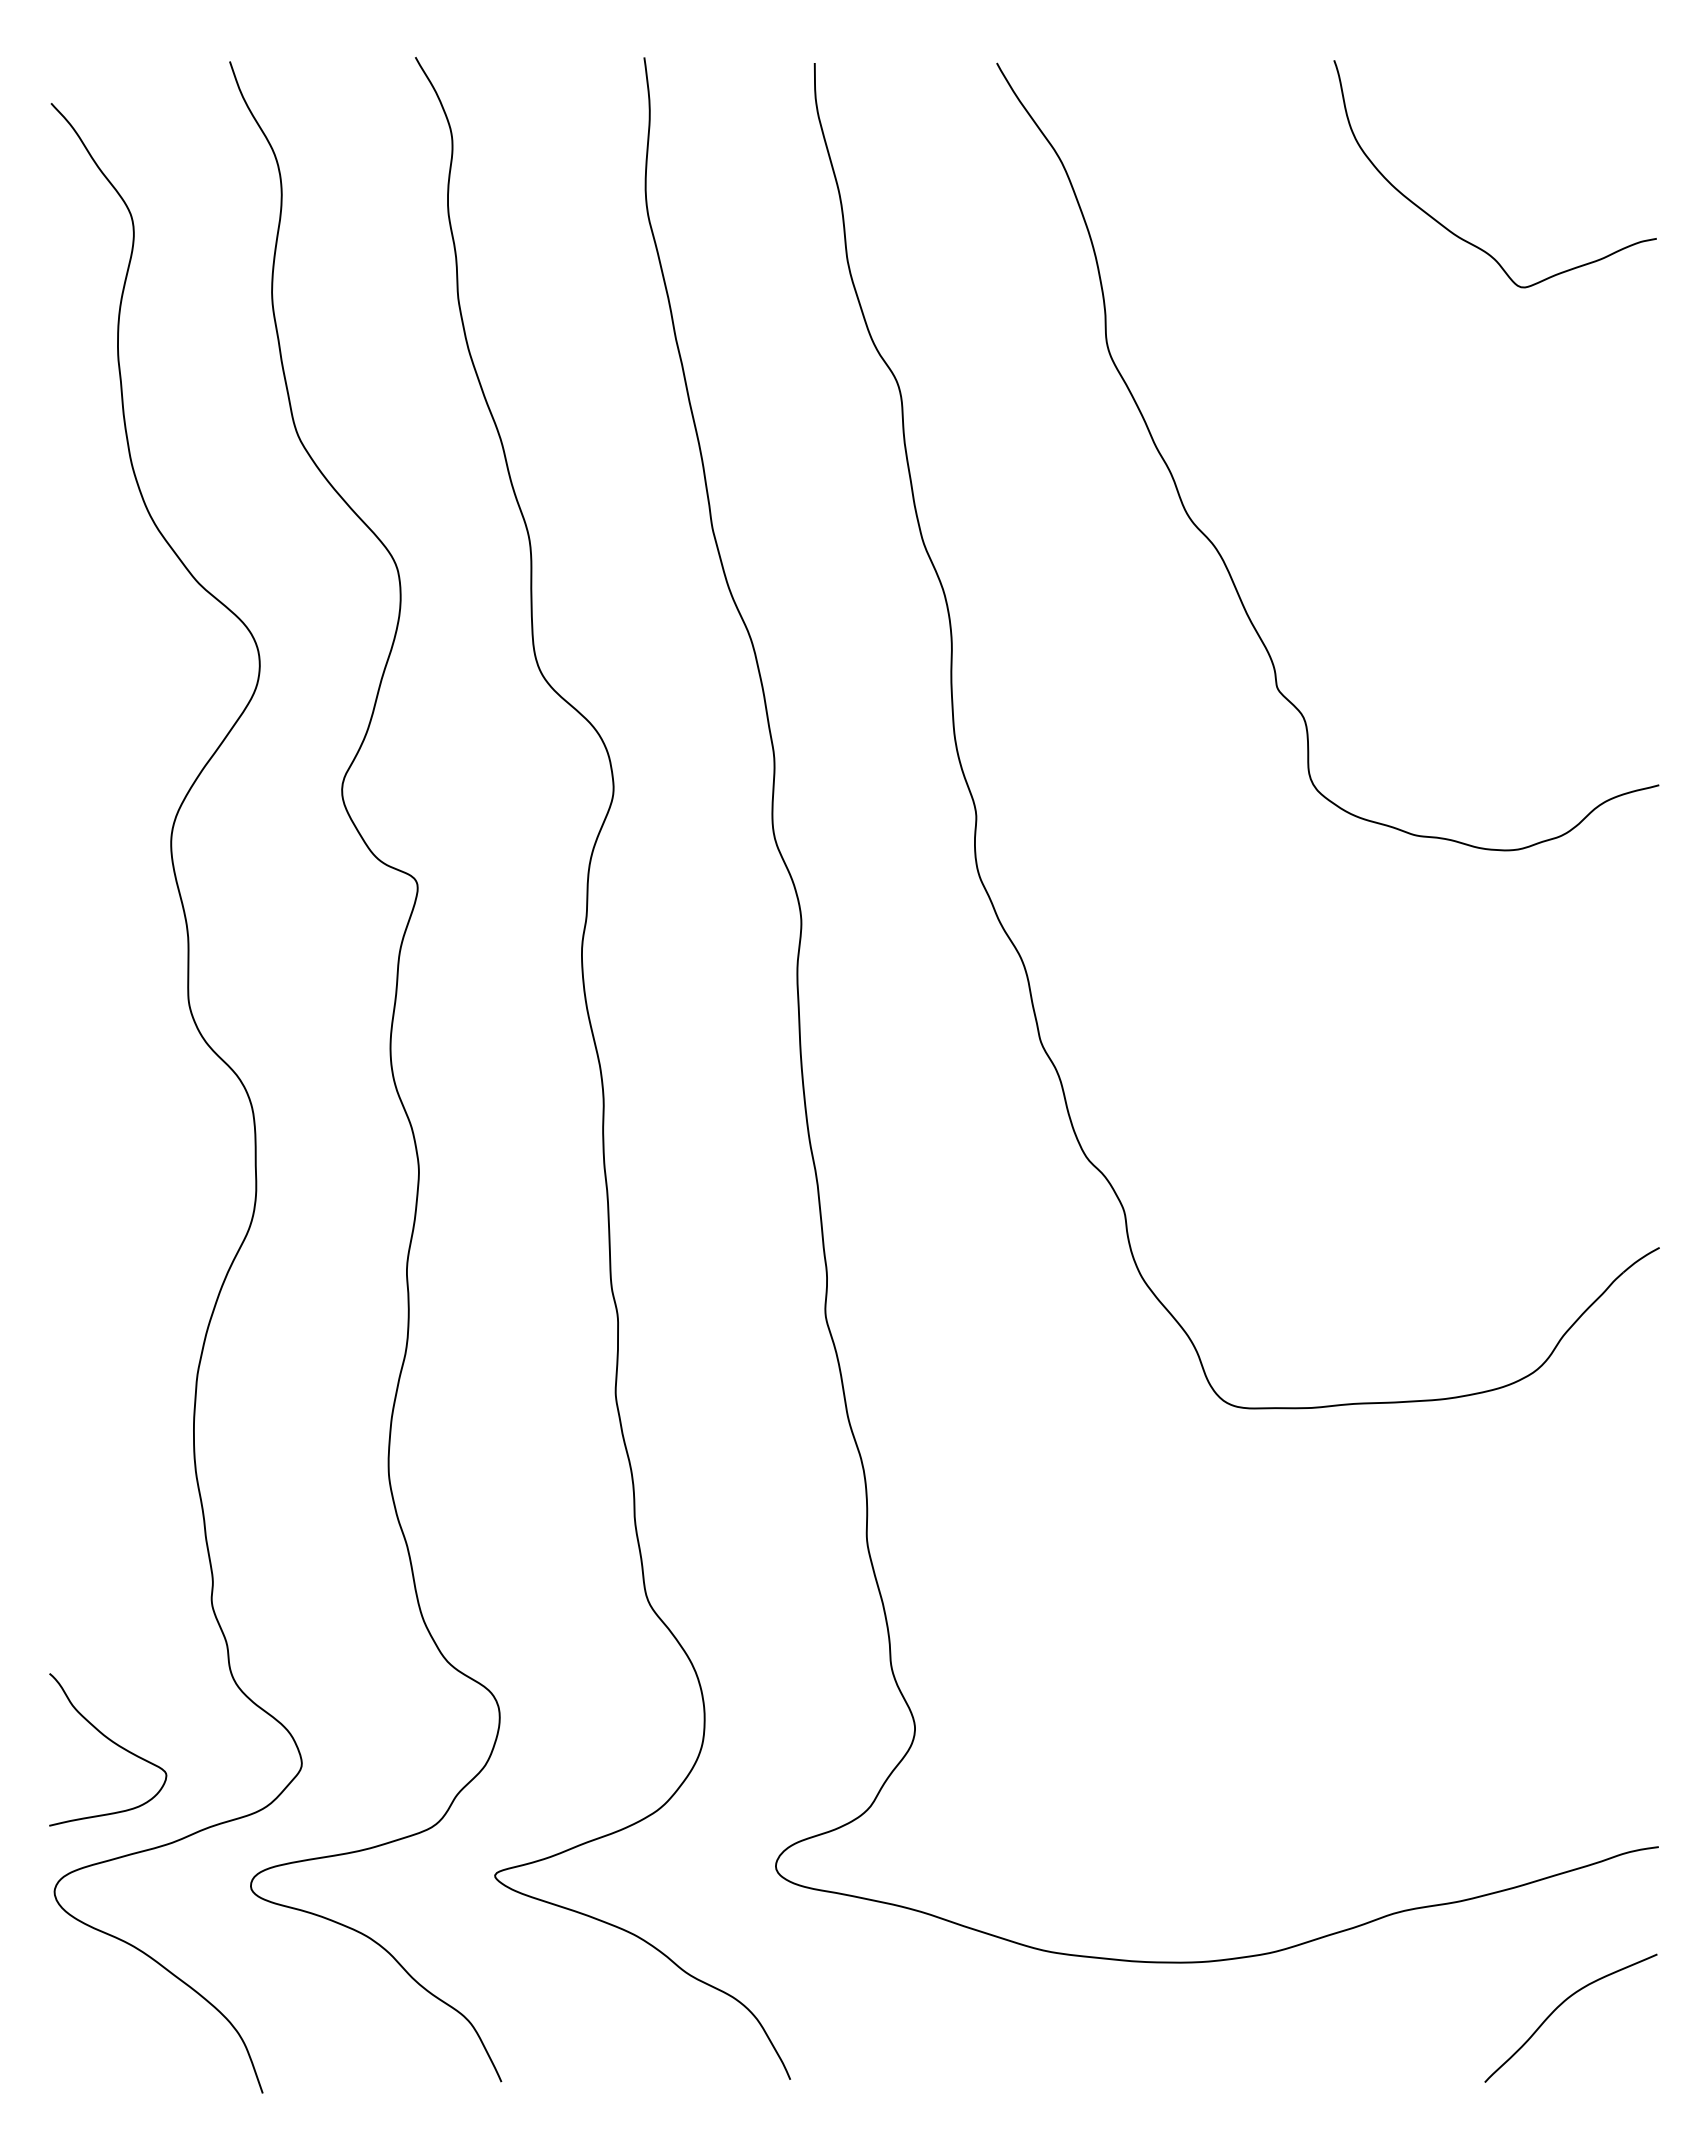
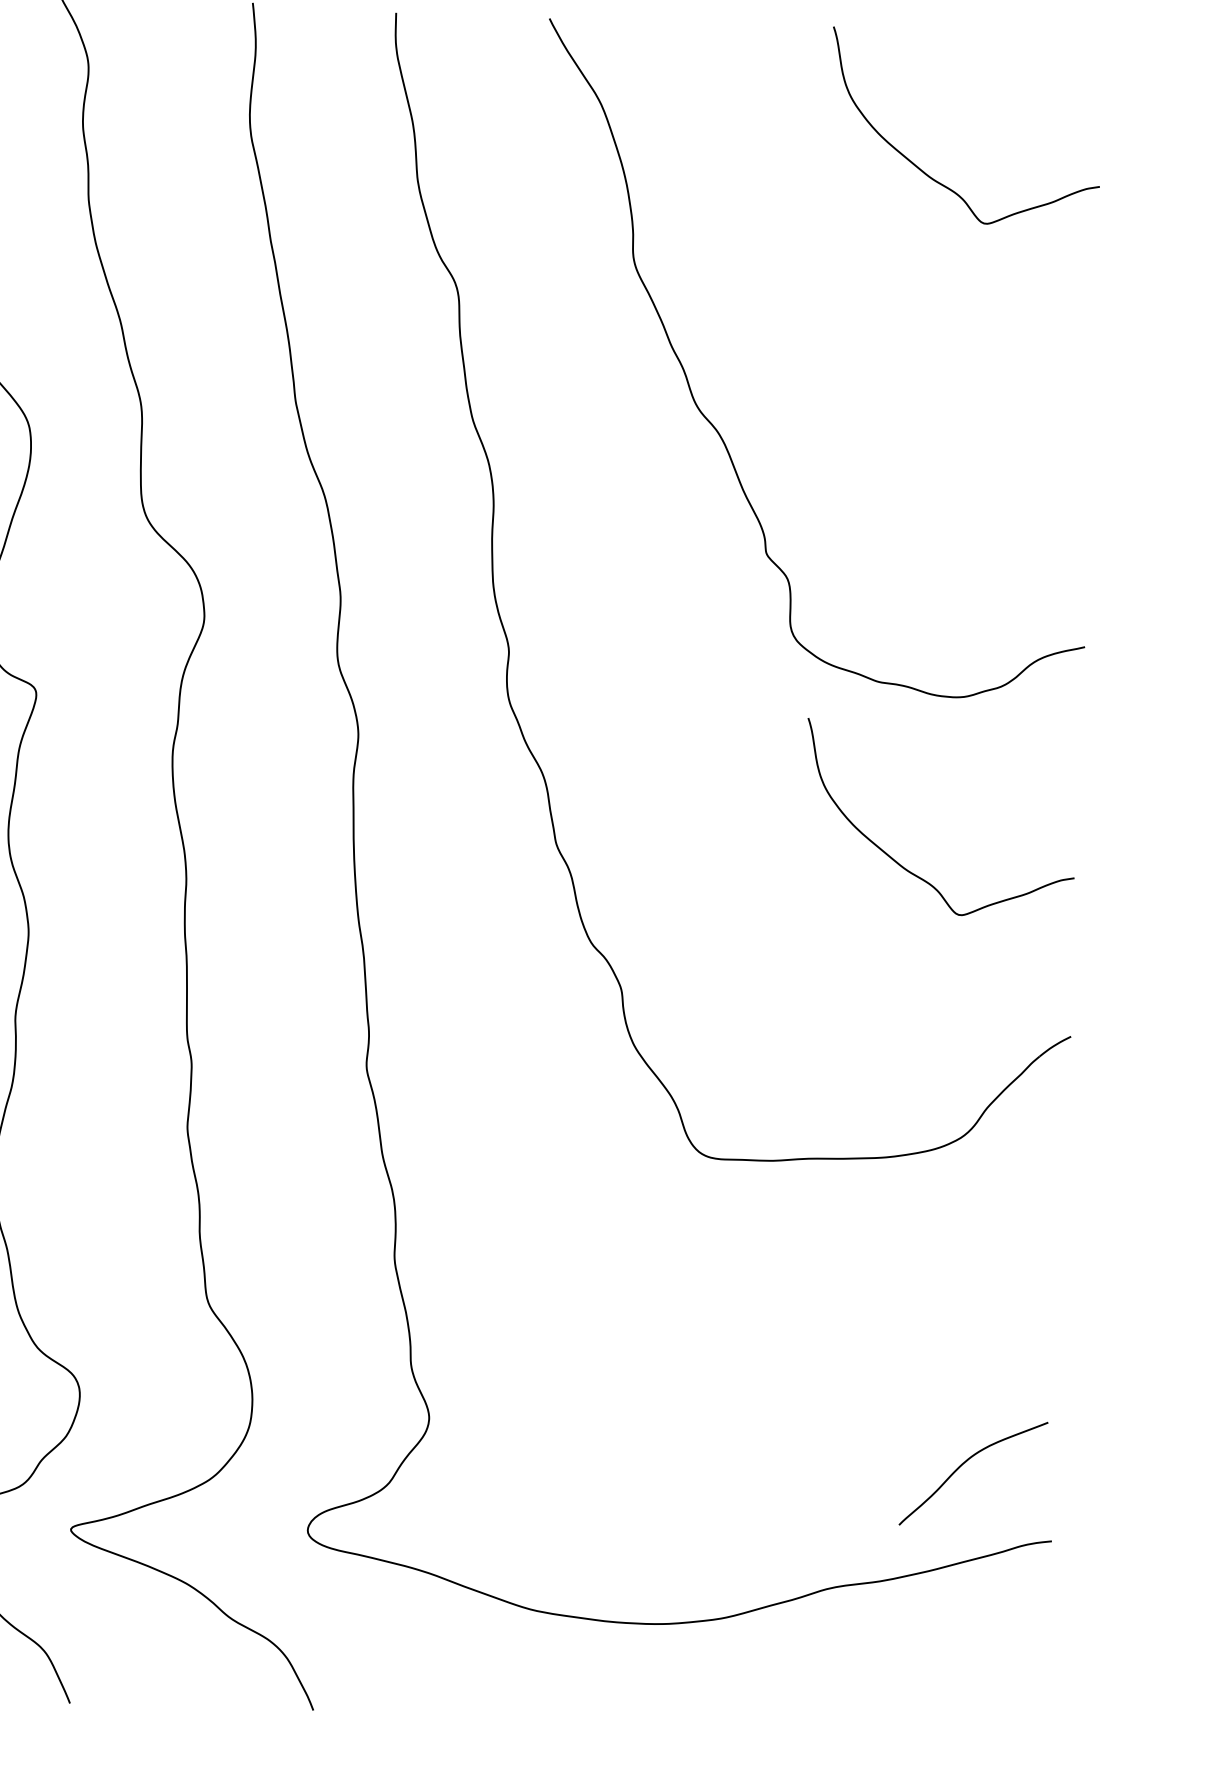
curve: (1452, 1052) -> (902, 865), added
curve: (1560, 2006) -> (965, 1463), moved

